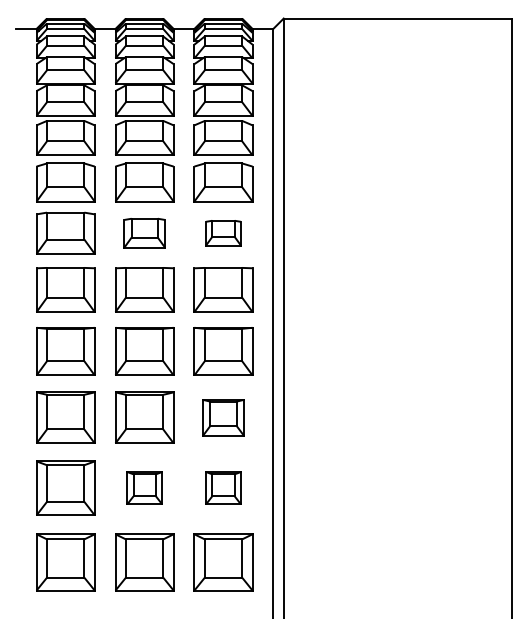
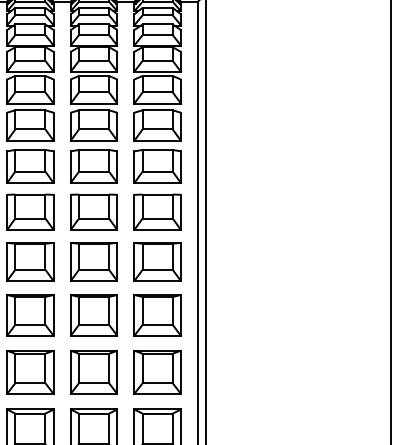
part: (144, 232) -> (93, 165), size x1.43
part: (223, 232) -> (157, 165), size x1.67
part: (223, 417) -> (157, 315), size x1.43
part: (144, 487) -> (93, 371), size x1.67
part: (223, 487) -> (157, 371), size x1.67

